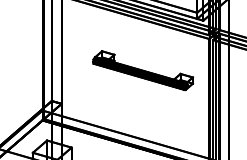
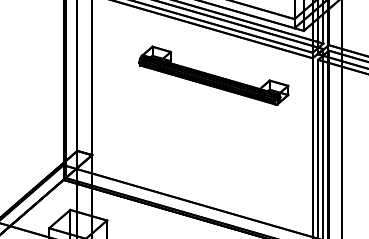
part: (143, 70) -> (214, 75), moved

